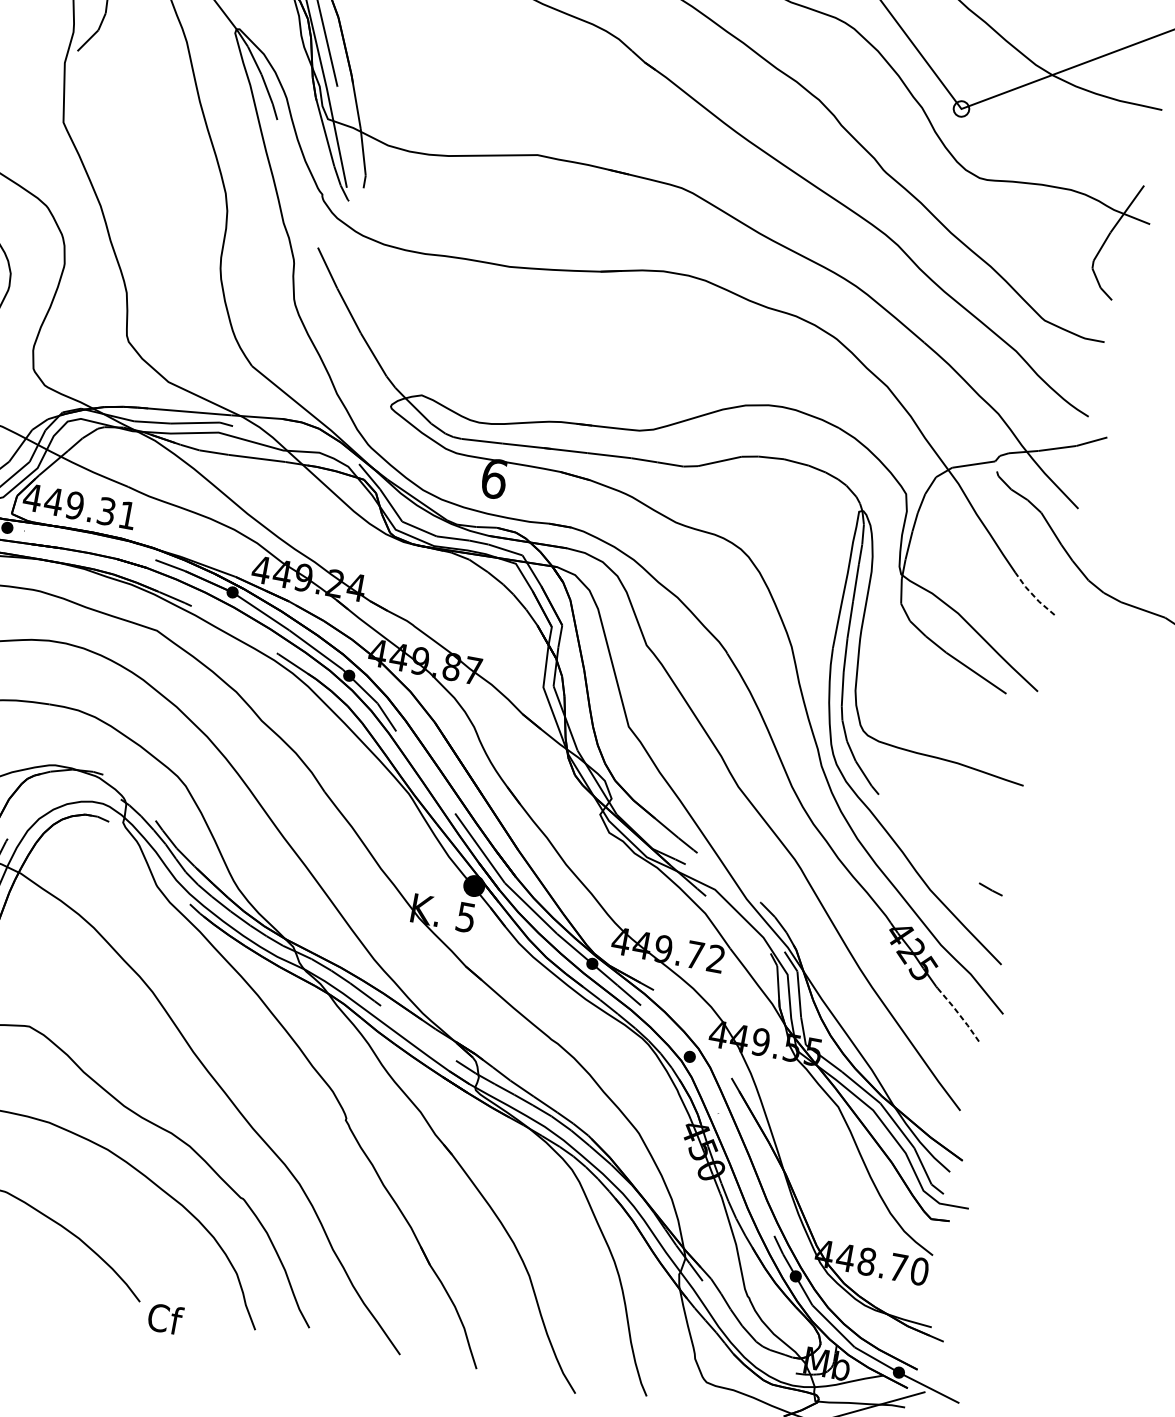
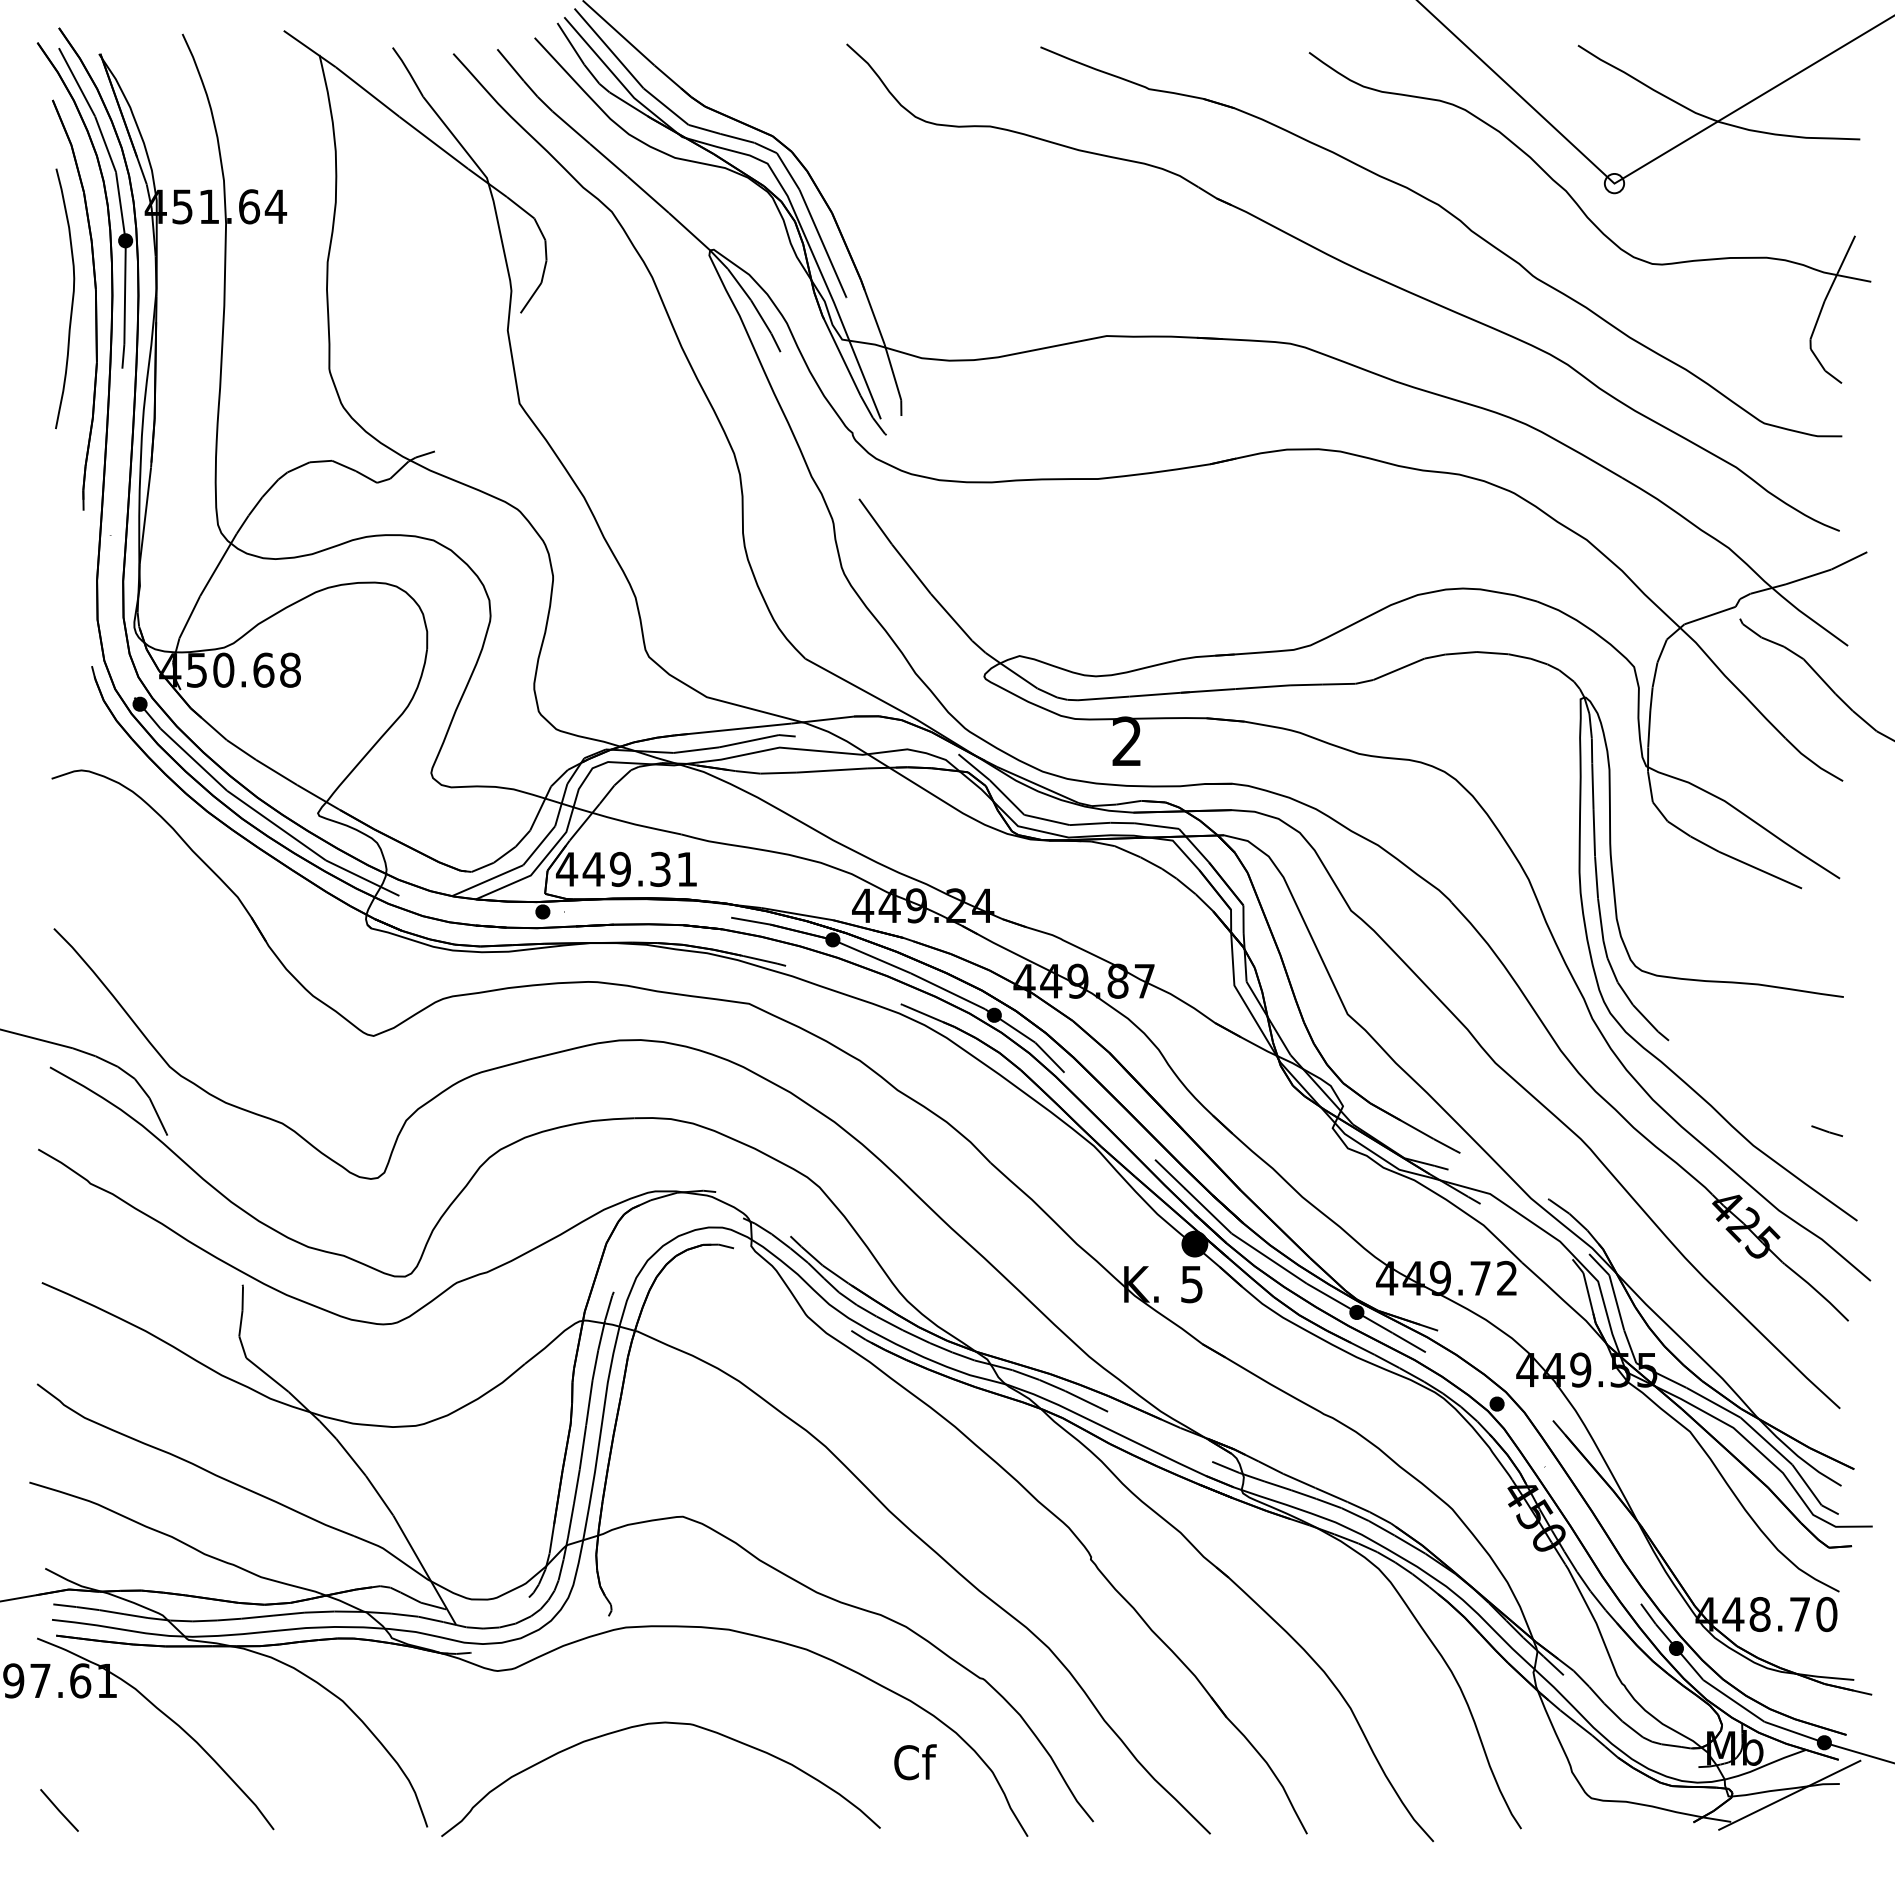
text: (494, 478) -> (1127, 741), 6 -> 2
line: (1033, 594) -> (1812, 761), dashed -> solid
line: (959, 1014) -> (1817, 1291), dashed -> solid
text: (165, 1319) -> (915, 1762), moved

